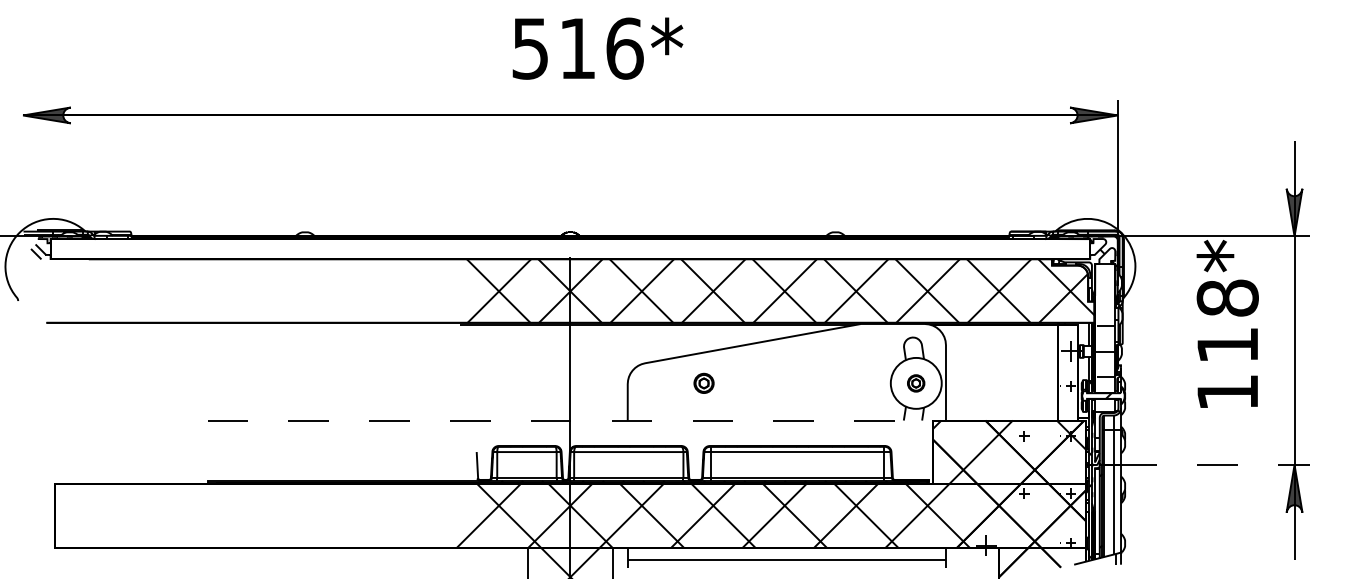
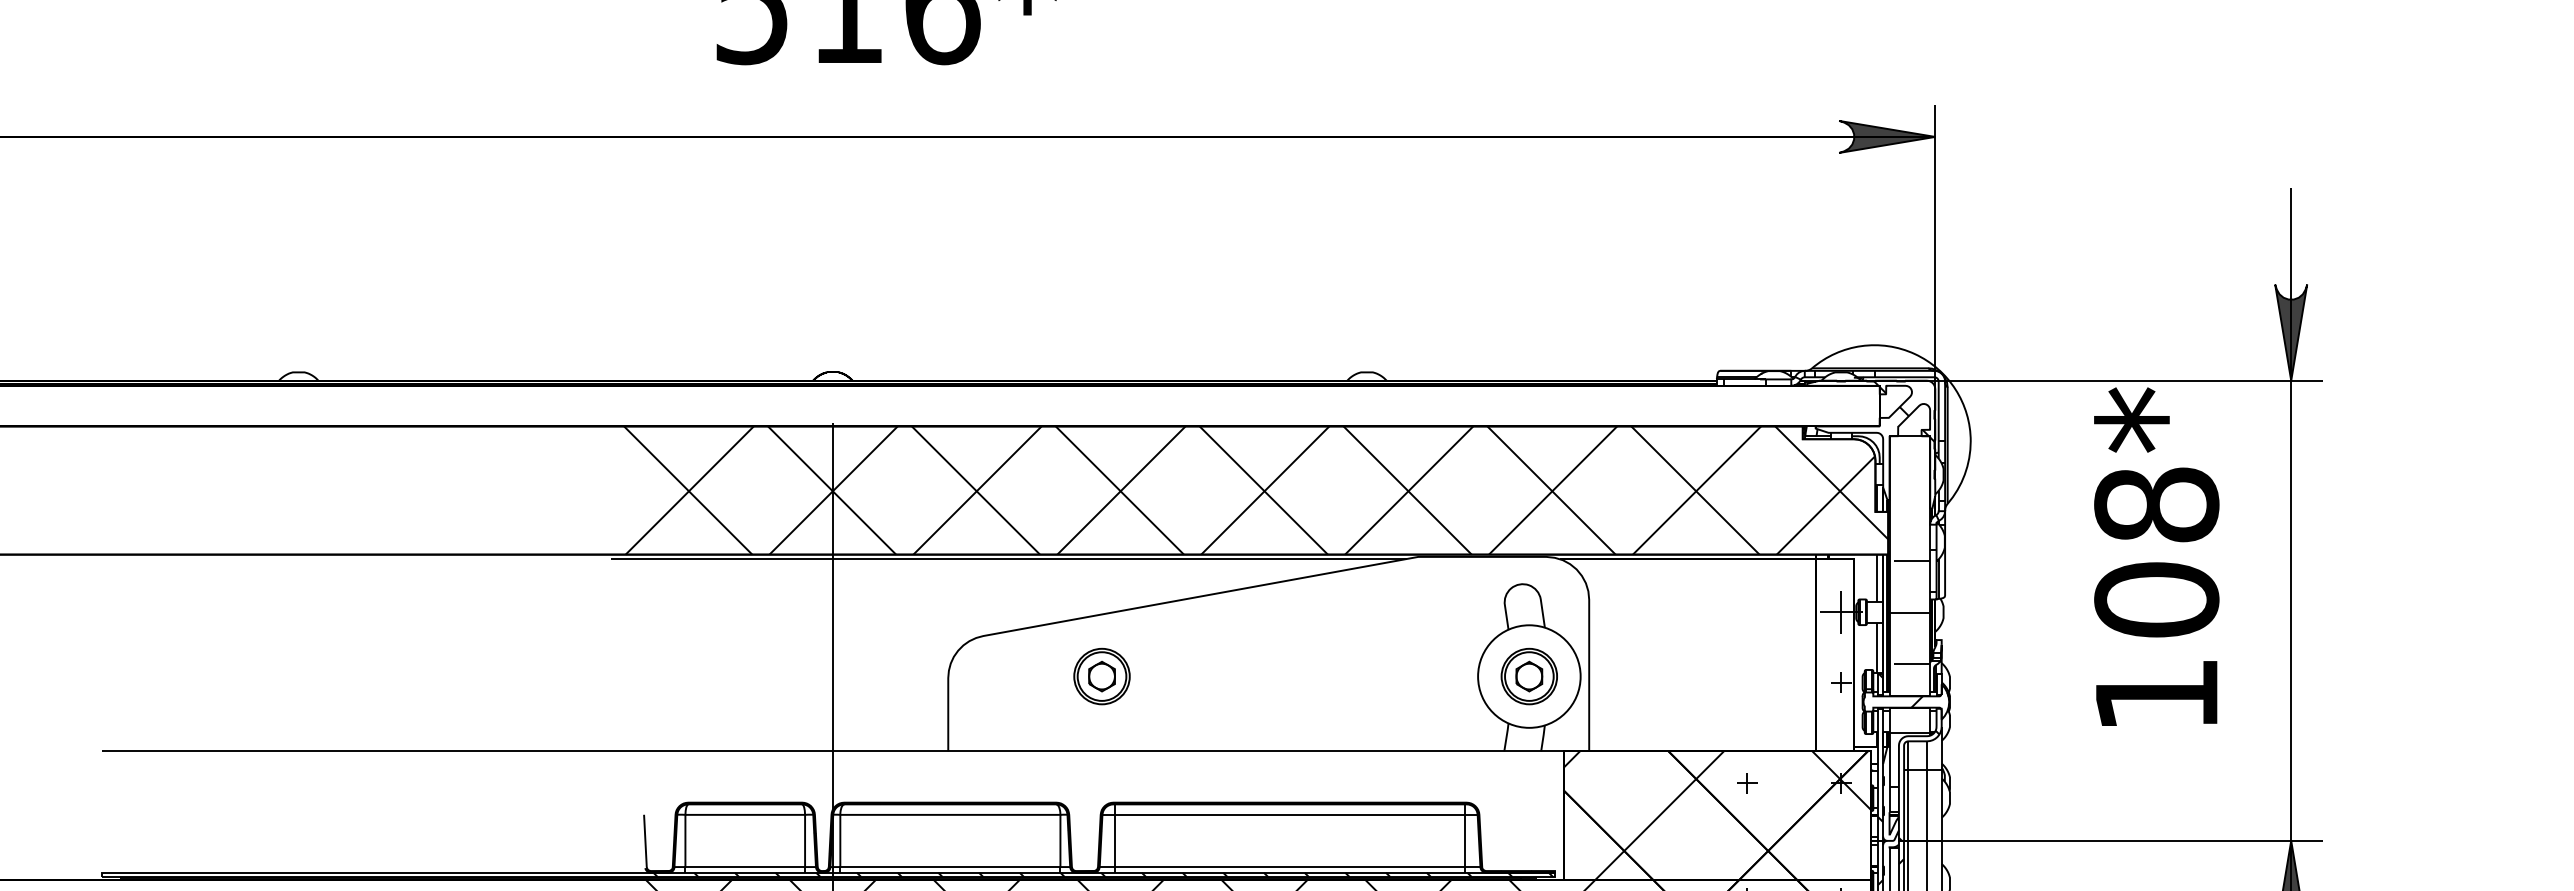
text: (1227, 344) -> (2156, 598), 118* -> 108*
part: (703, 383) -> (1100, 676), size x1.43
part: (915, 383) -> (1527, 676), size x1.67
line: (570, 420) -> (832, 751), dashed -> solid
line: (1213, 464) -> (2127, 839), dashed -> solid

